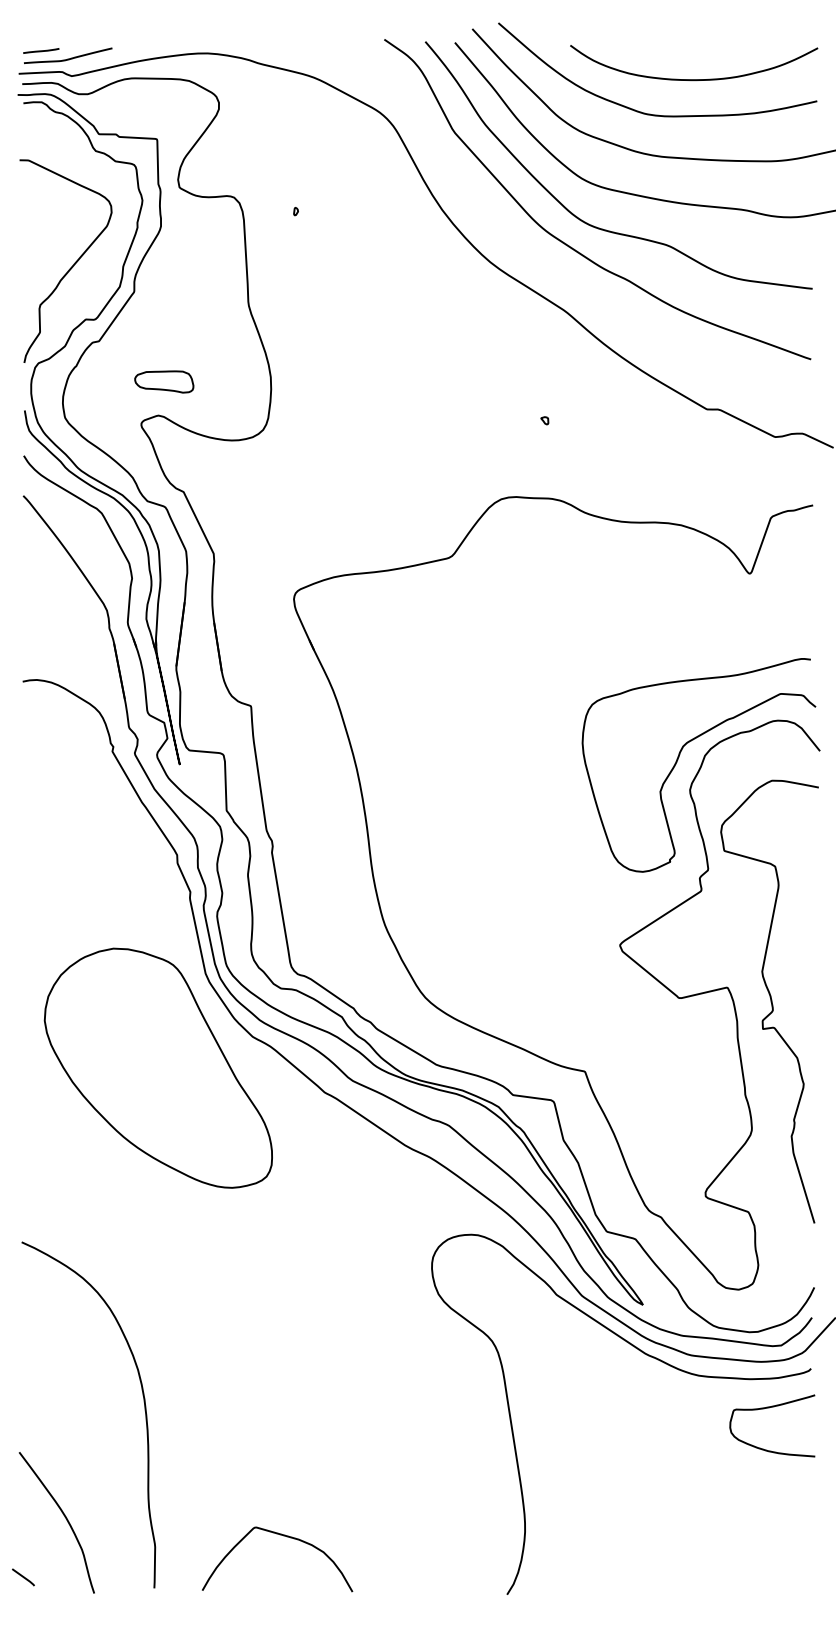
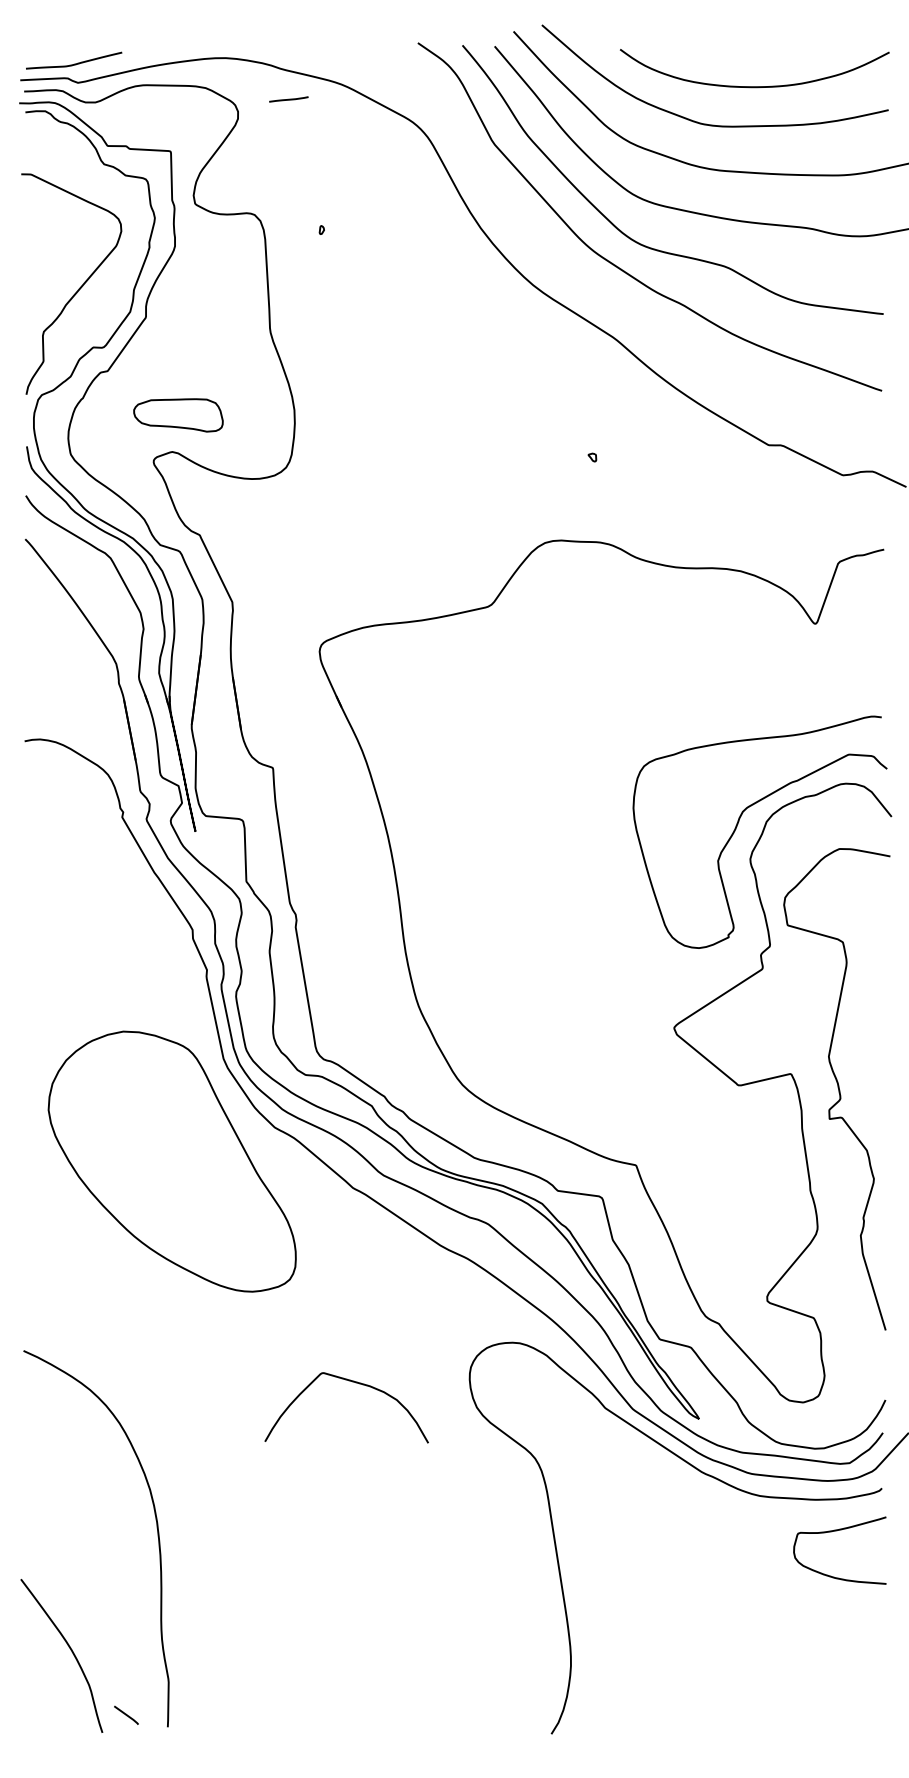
line: (40, 51) -> (288, 99), moved
part: (164, 382) -> (178, 415), size x1.4
curve: (285, 1537) -> (355, 1383), moved
line: (23, 1576) -> (126, 1714), moved

